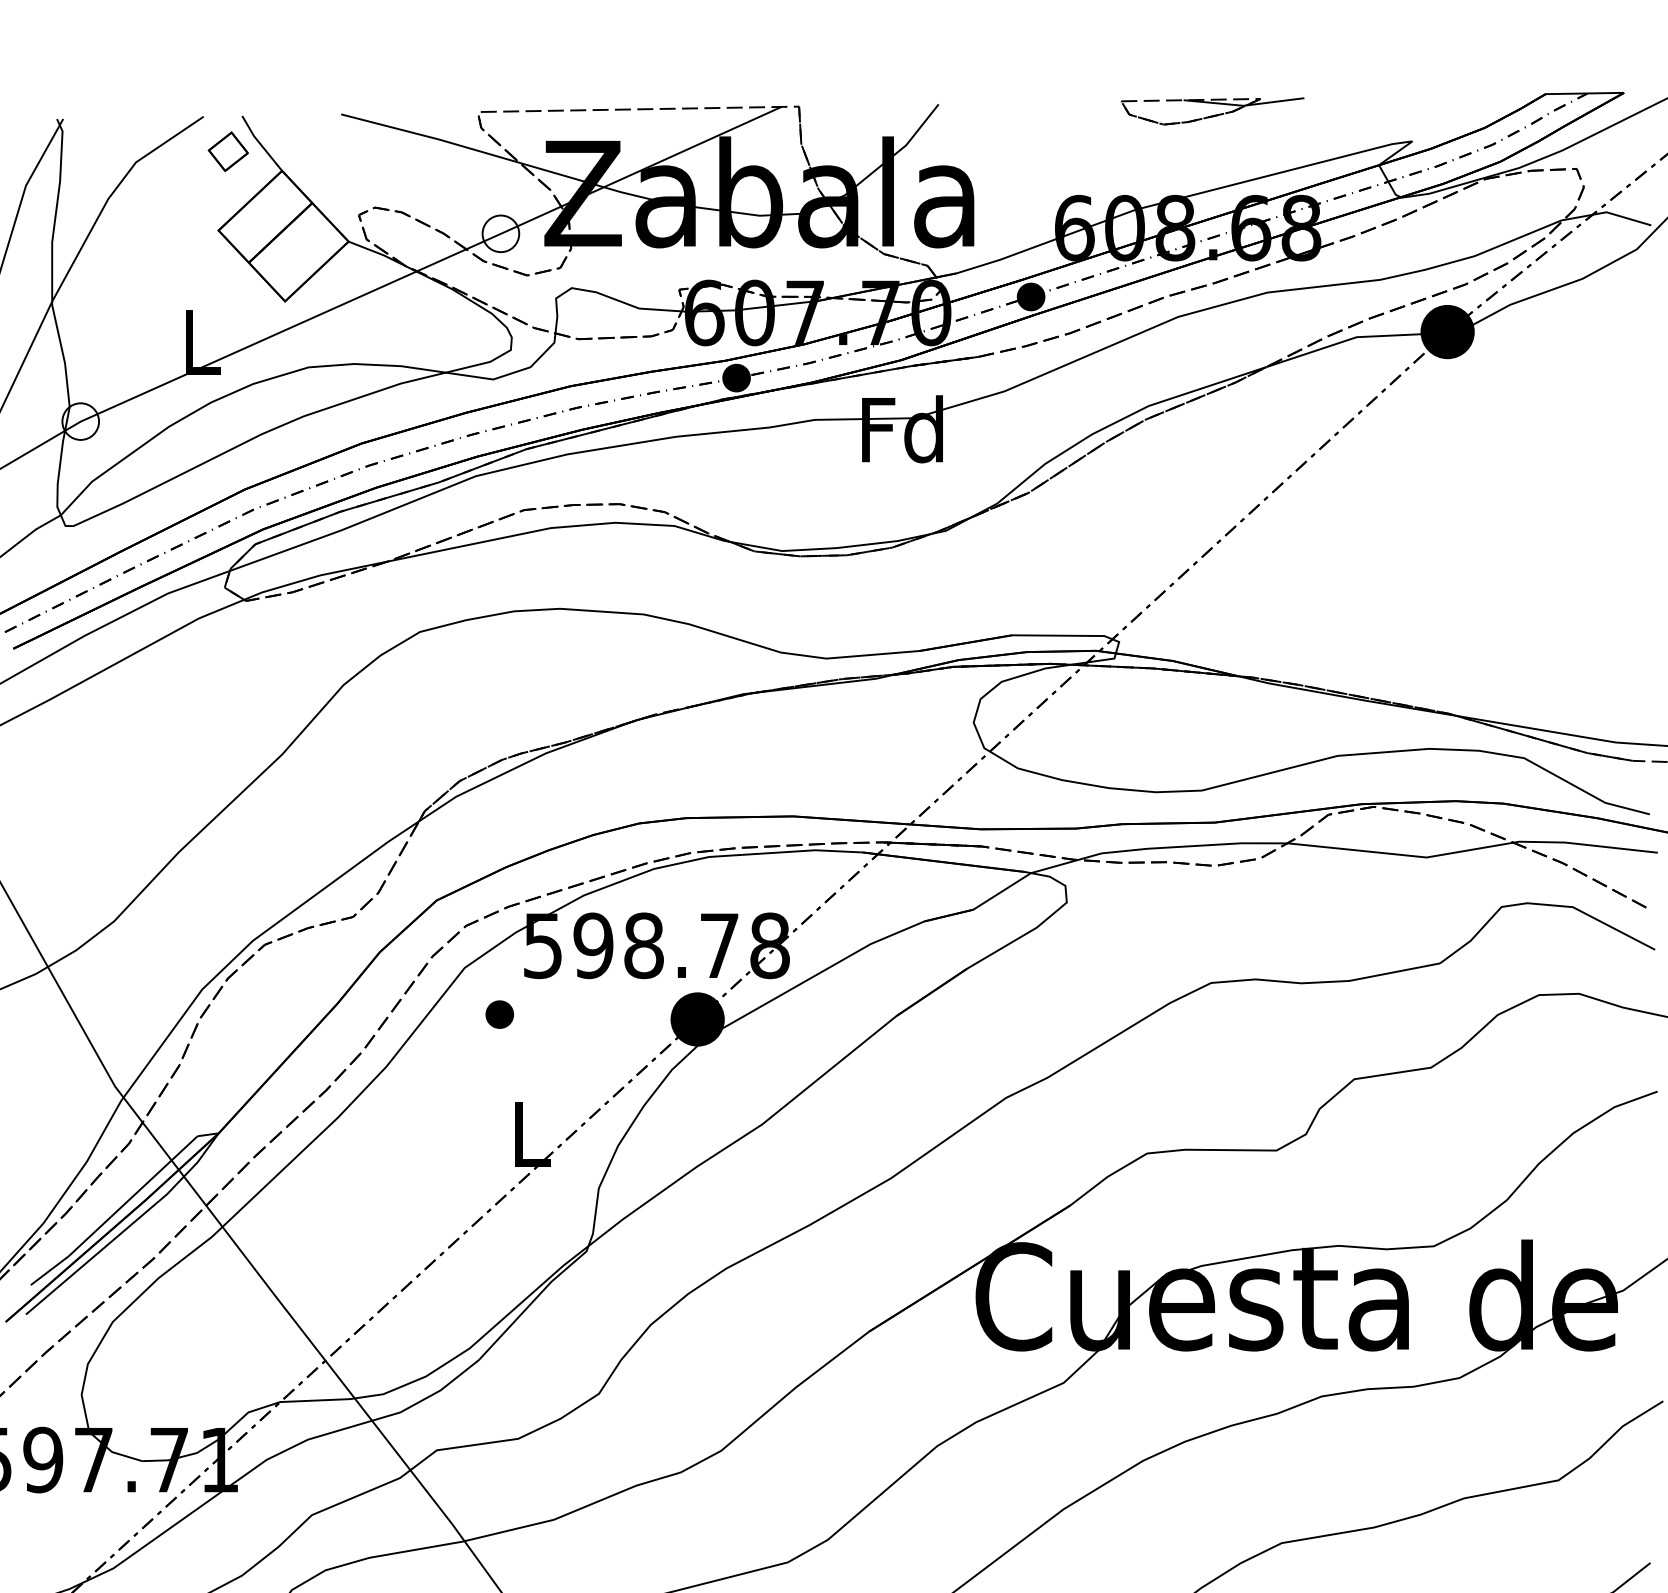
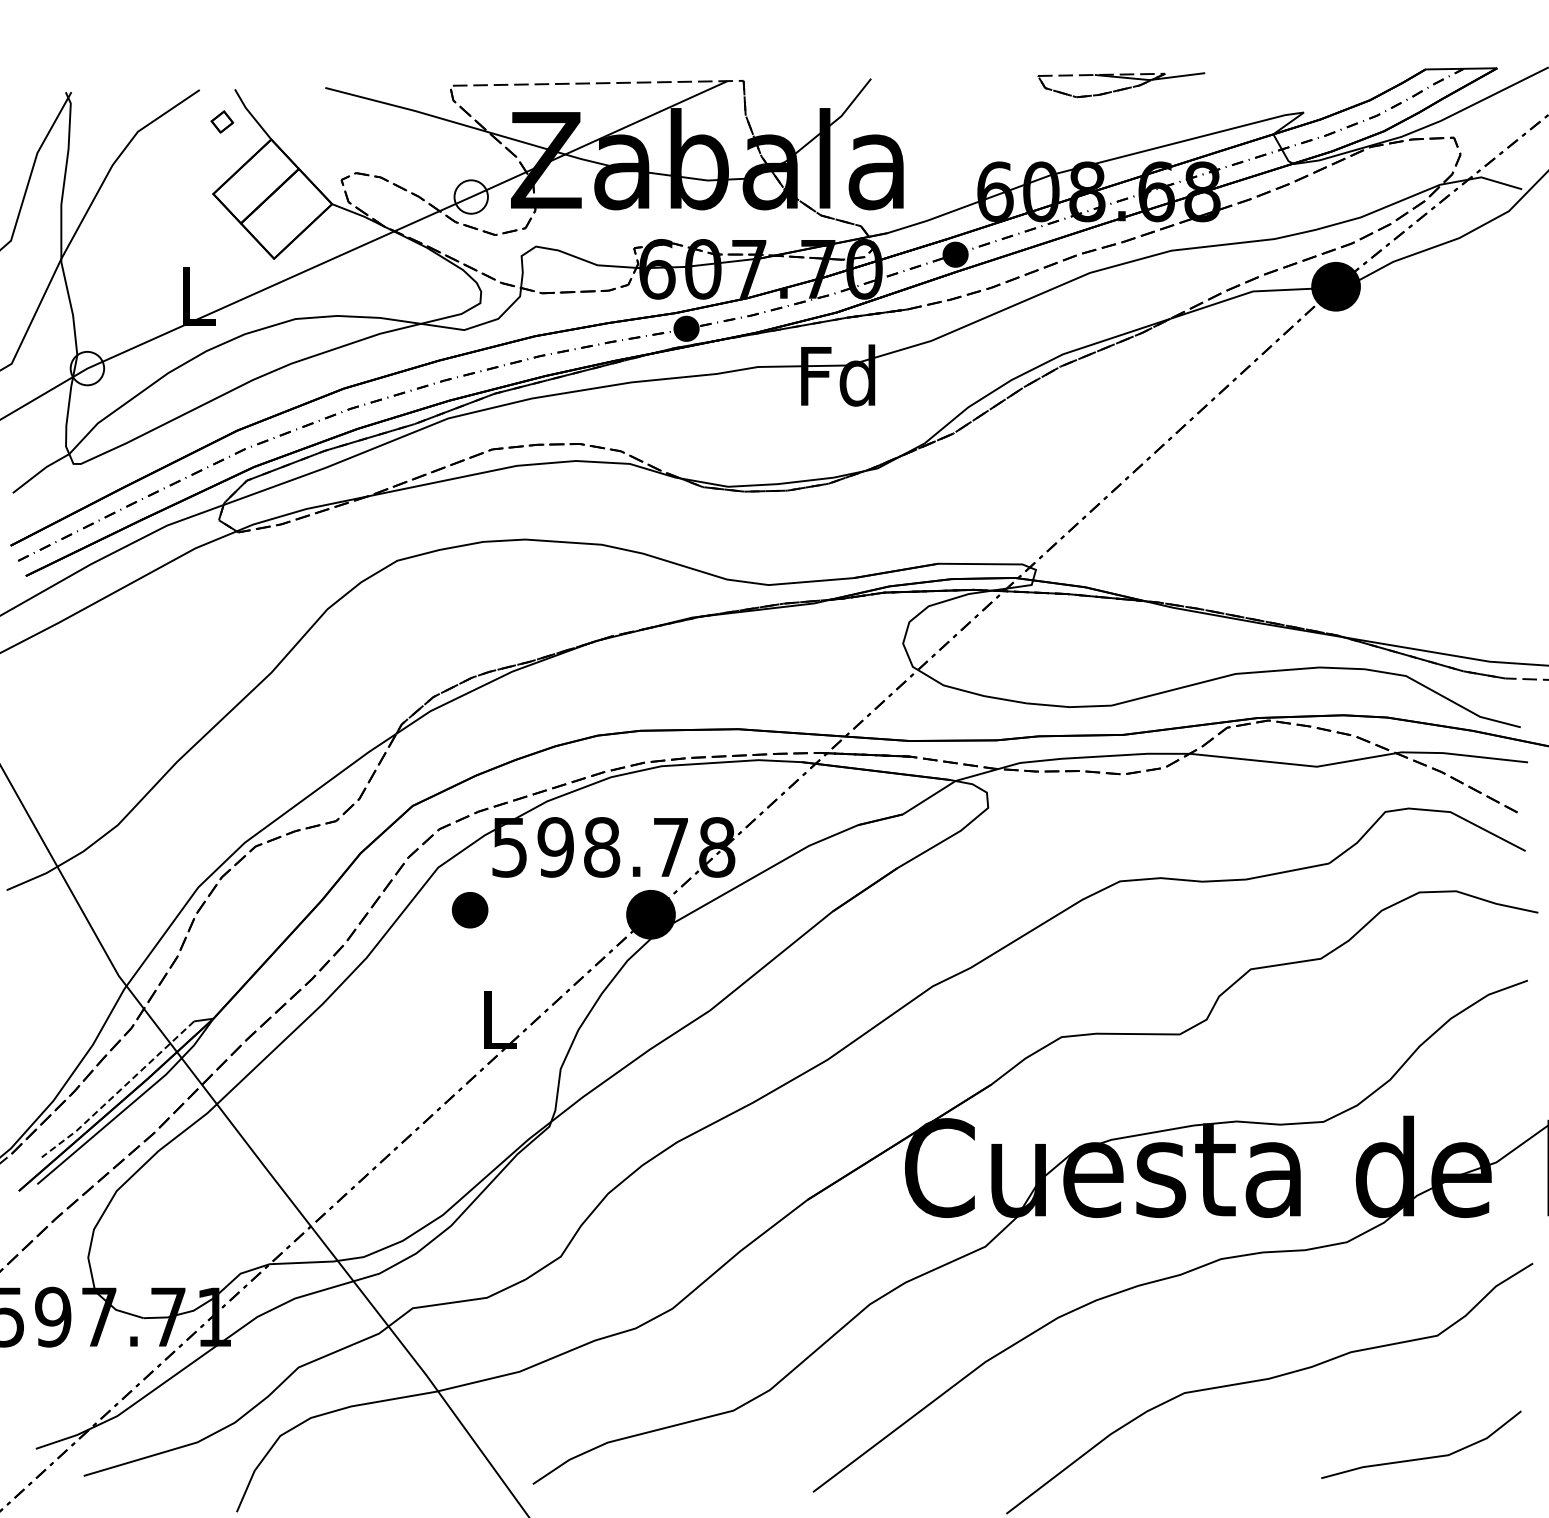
part: (228, 151) -> (222, 121), size x0.6
part: (500, 1014) -> (470, 910), size x1.4
line: (114, 1213) -> (118, 1091), solid -> dashed

